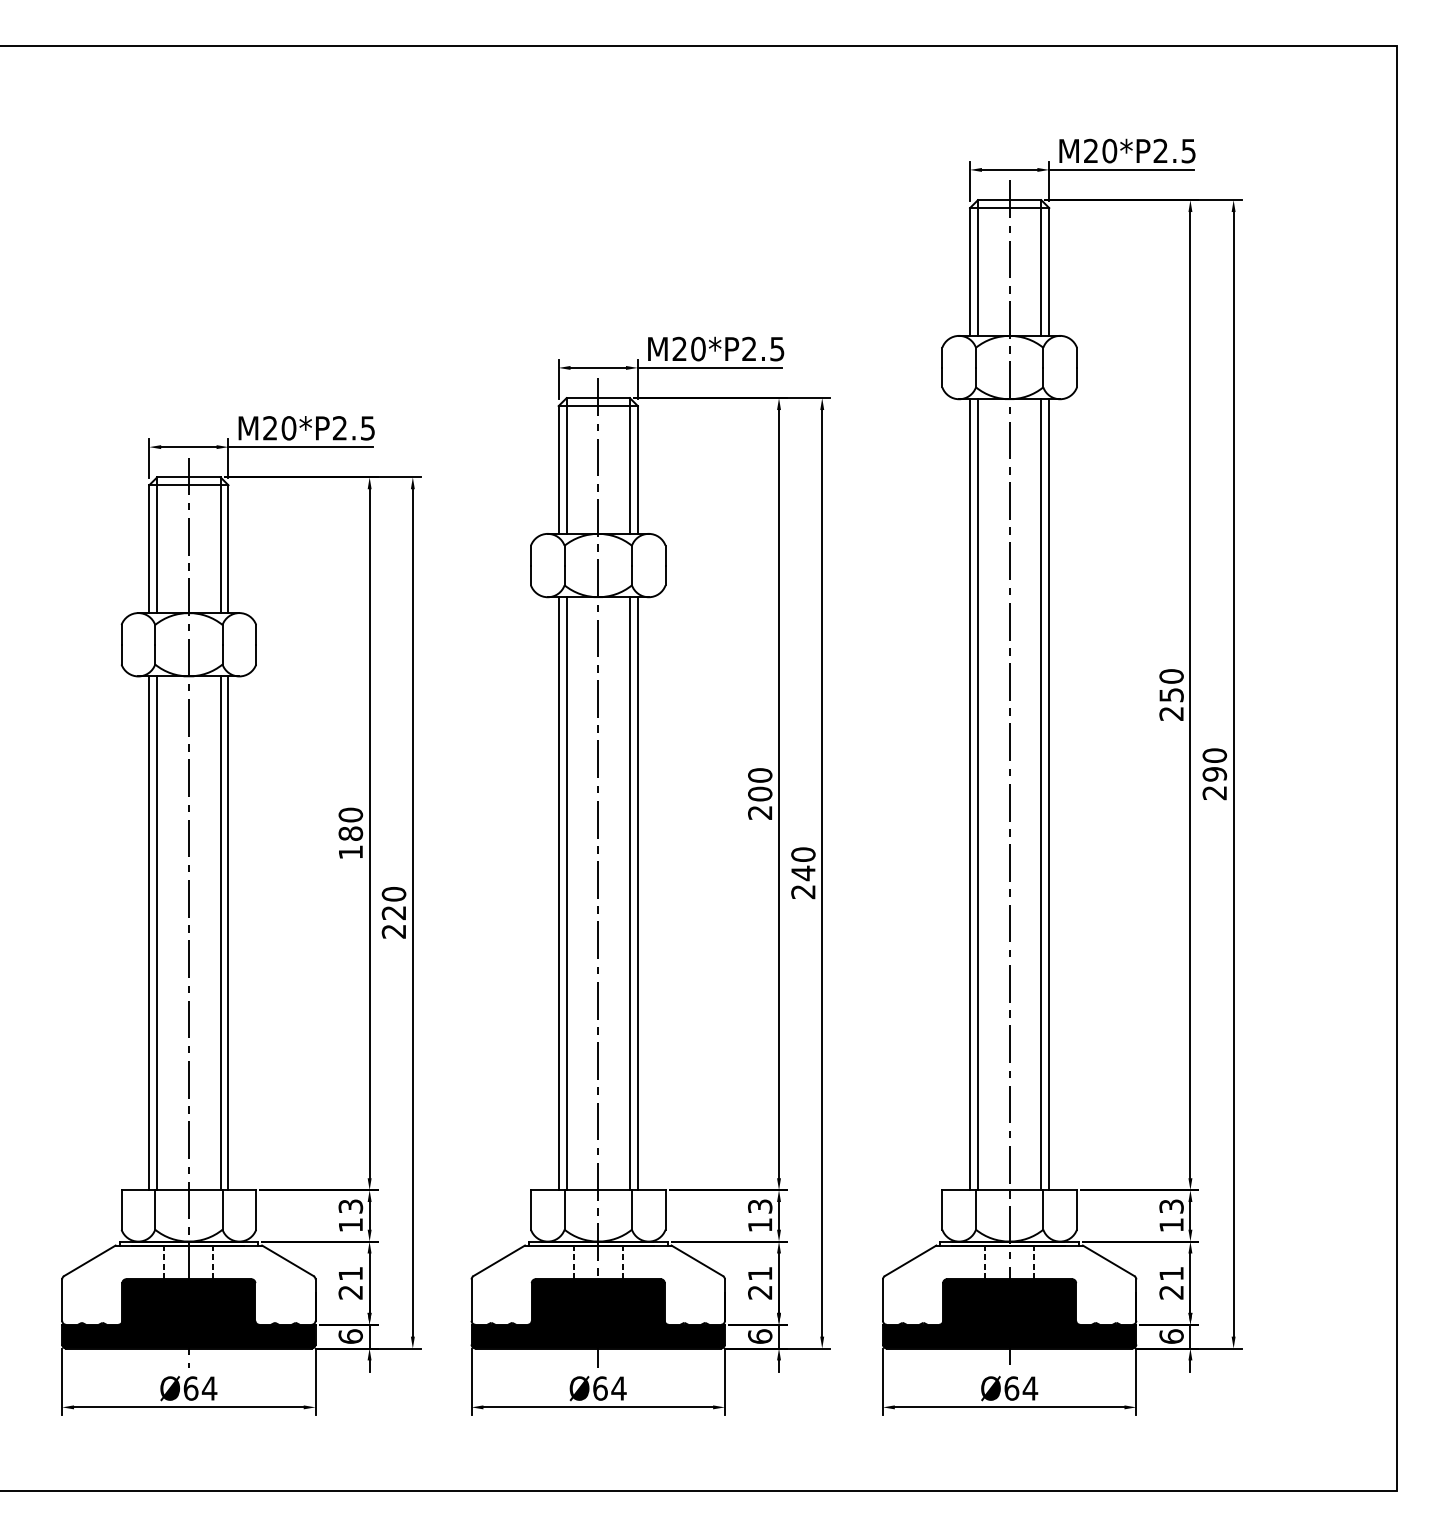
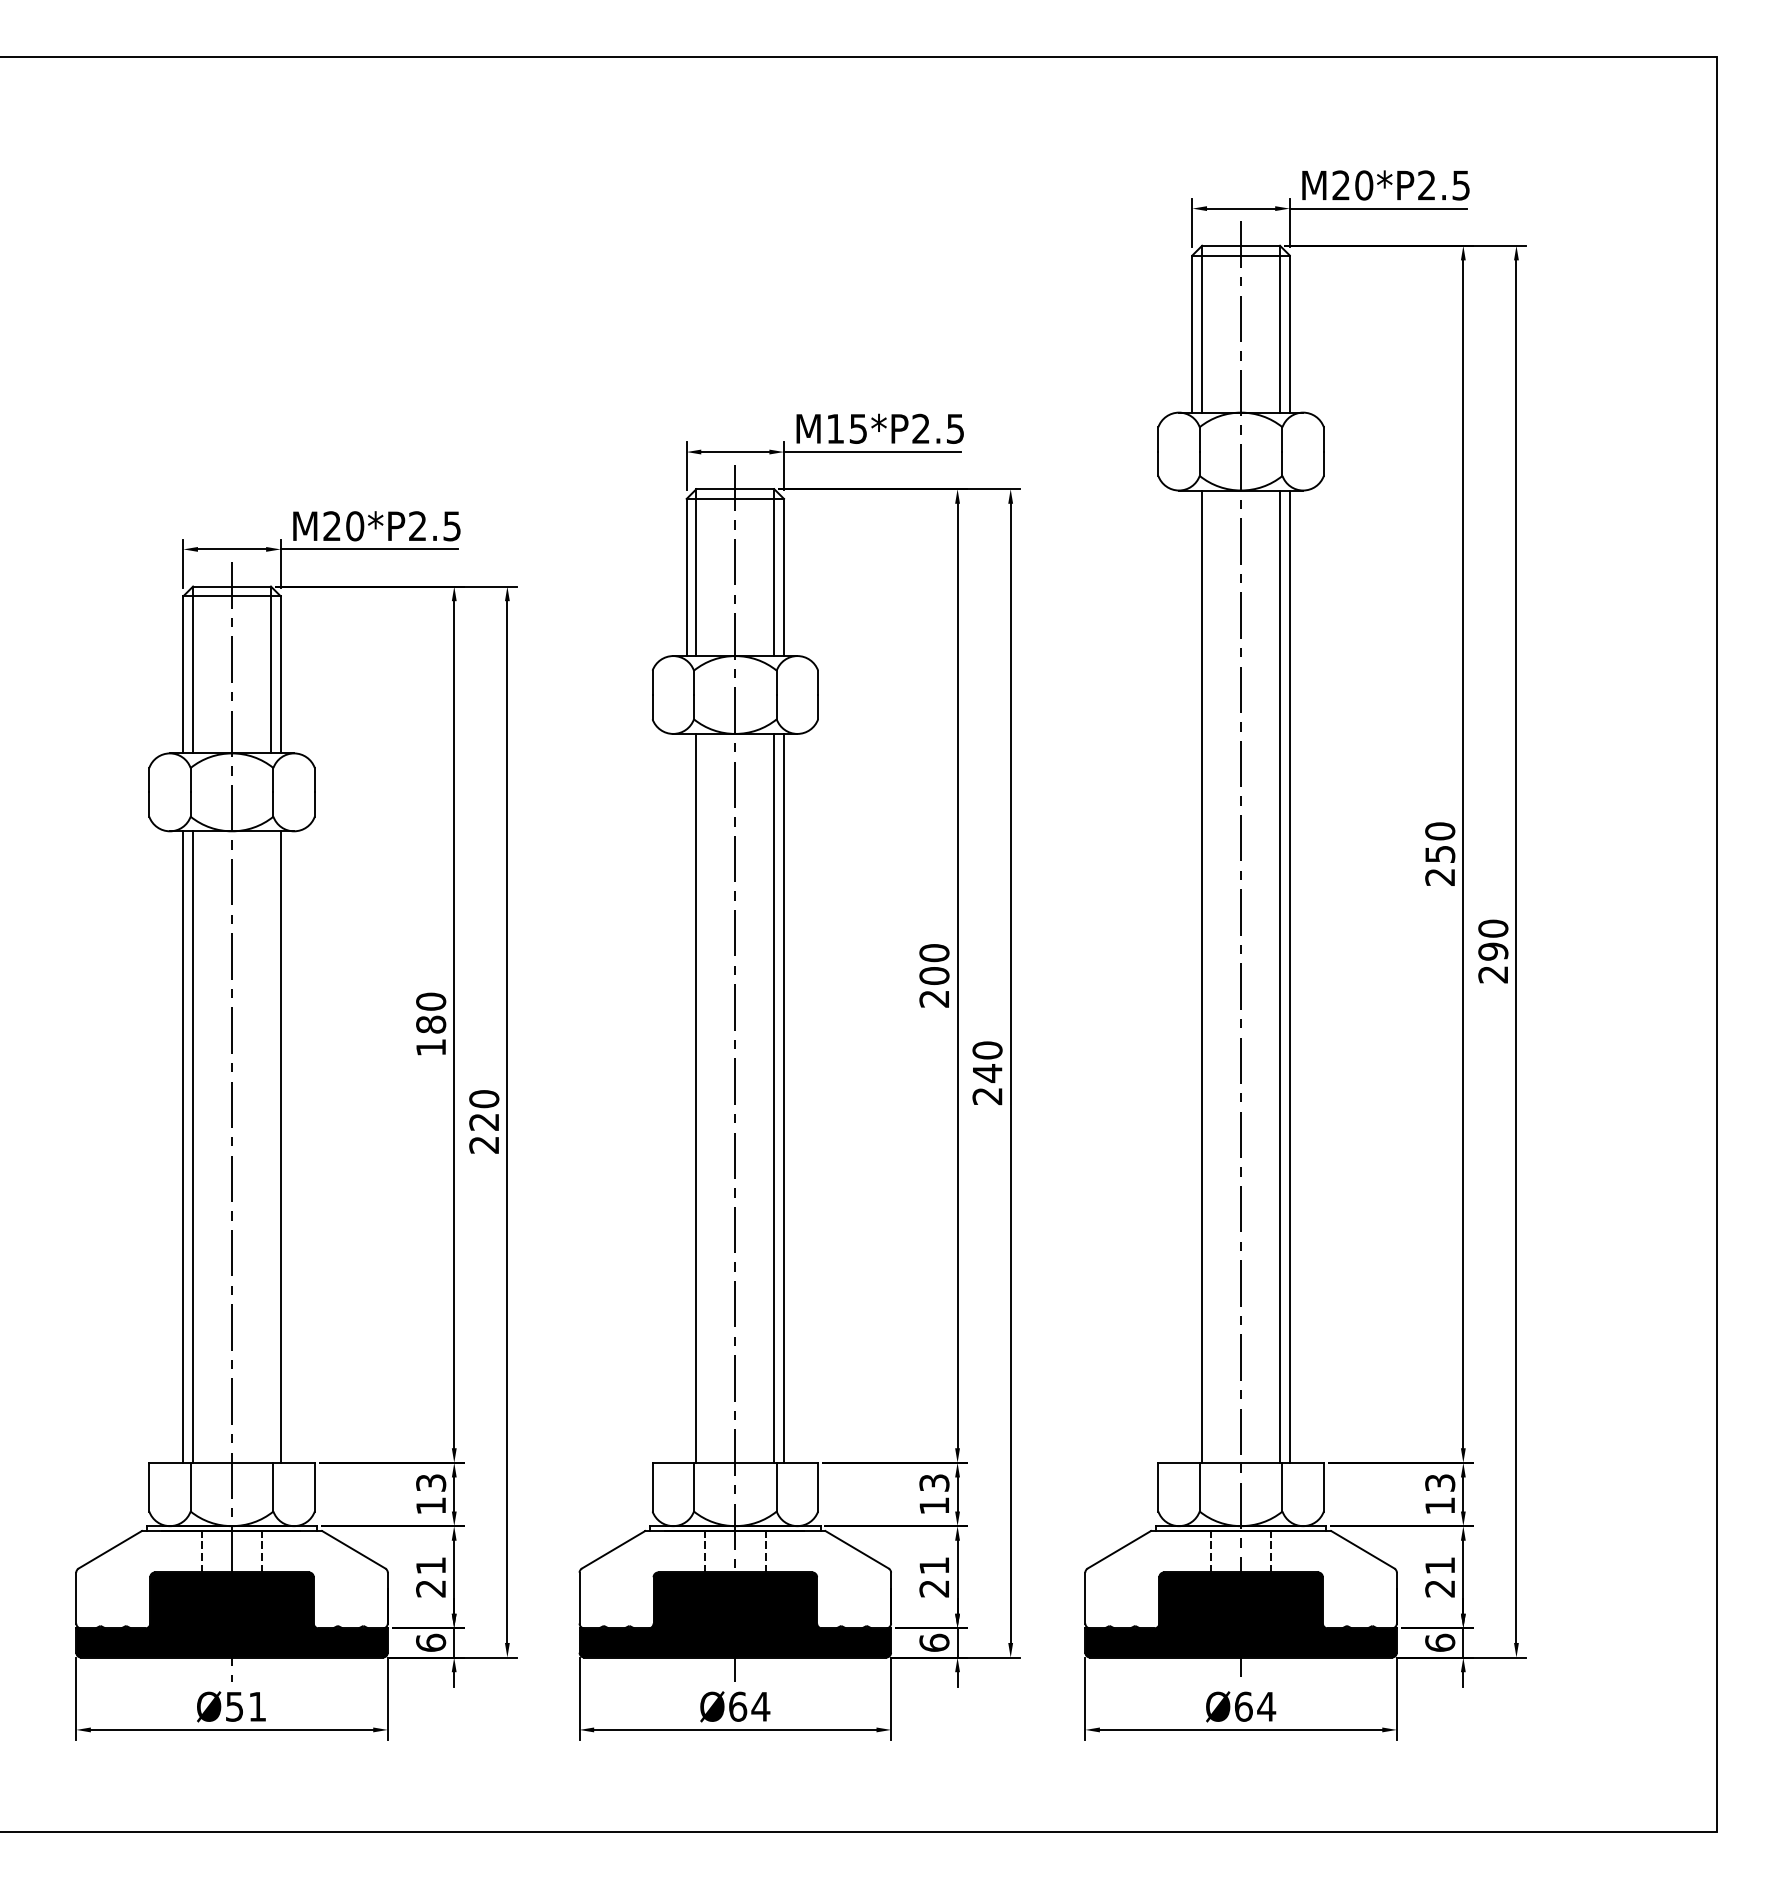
text: (688, 348) -> (846, 428), M20*P2.5 -> M15*P2.5
line: (970, 794) -> (1192, 976), removed
line: (558, 892) -> (686, 1097), removed
line: (220, 932) -> (270, 1146), removed
text: (200, 1388) -> (246, 1706), Ø64 -> Ø51

